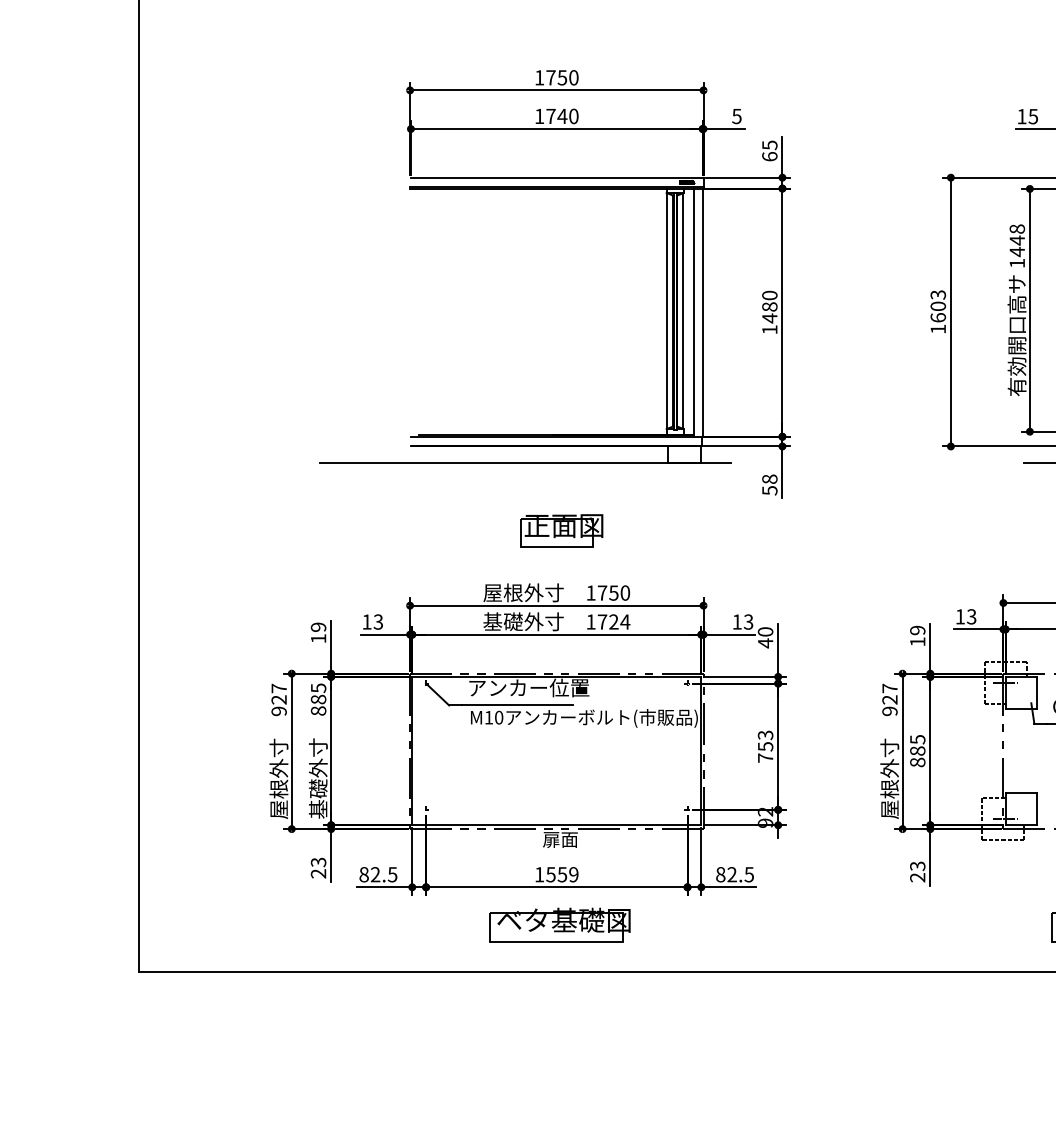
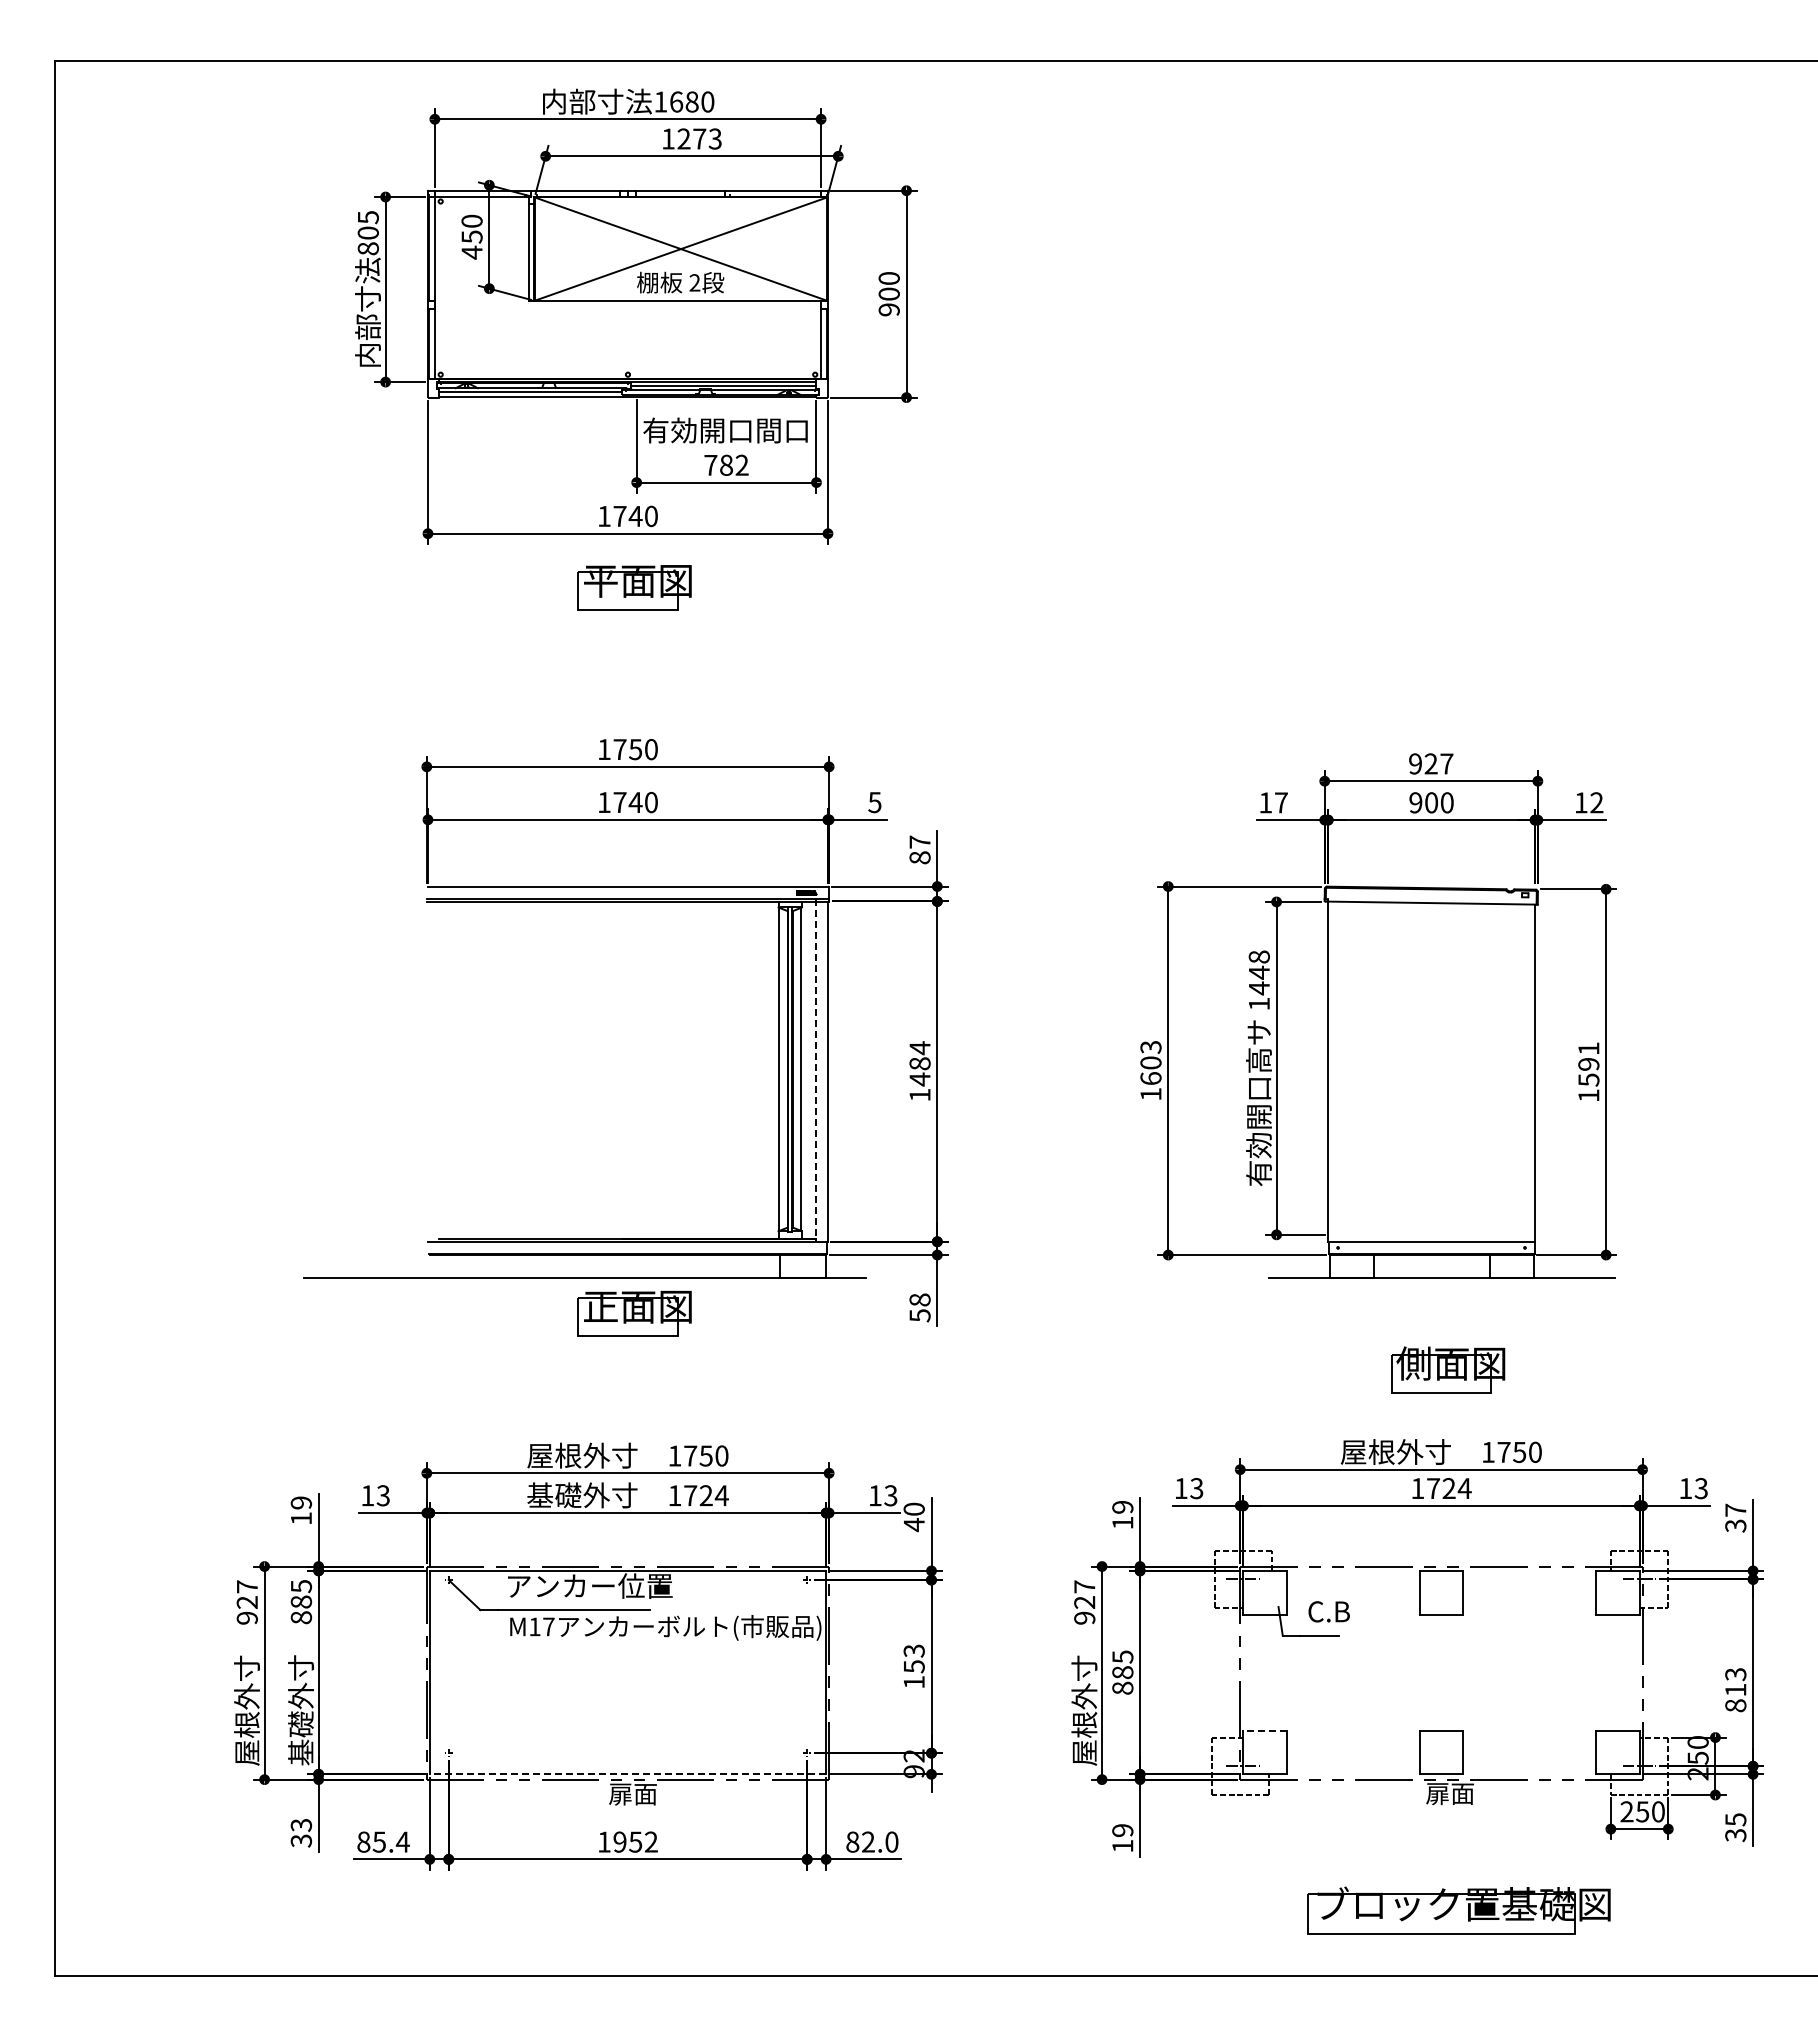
text: (1032, 116) -> (1280, 802), 15 -> 17
text: (769, 150) -> (919, 849), 65 -> 87
text: (769, 295) -> (919, 1048), 1480 -> 1484
line: (694, 311) -> (816, 1070), solid -> dashed
part: (561, 530) -> (634, 1313), moved
text: (498, 717) -> (548, 1626), M10 -> M17
text: (765, 757) -> (914, 1681), 753 -> 153
line: (1021, 793) -> (1265, 1730), solid -> dashed
line: (556, 825) -> (627, 1774), solid -> dashed
text: (917, 872) -> (1122, 1838), 23 -> 19
text: (318, 873) -> (301, 1840), 23 -> 33
text: (383, 874) -> (390, 1841), 82.5 -> 85.4
text: (562, 874) -> (635, 1841), 1559 -> 1952
text: (749, 874) -> (891, 1841), 82.5 -> 82.0
part: (560, 924) -> (632, 1910), removed

